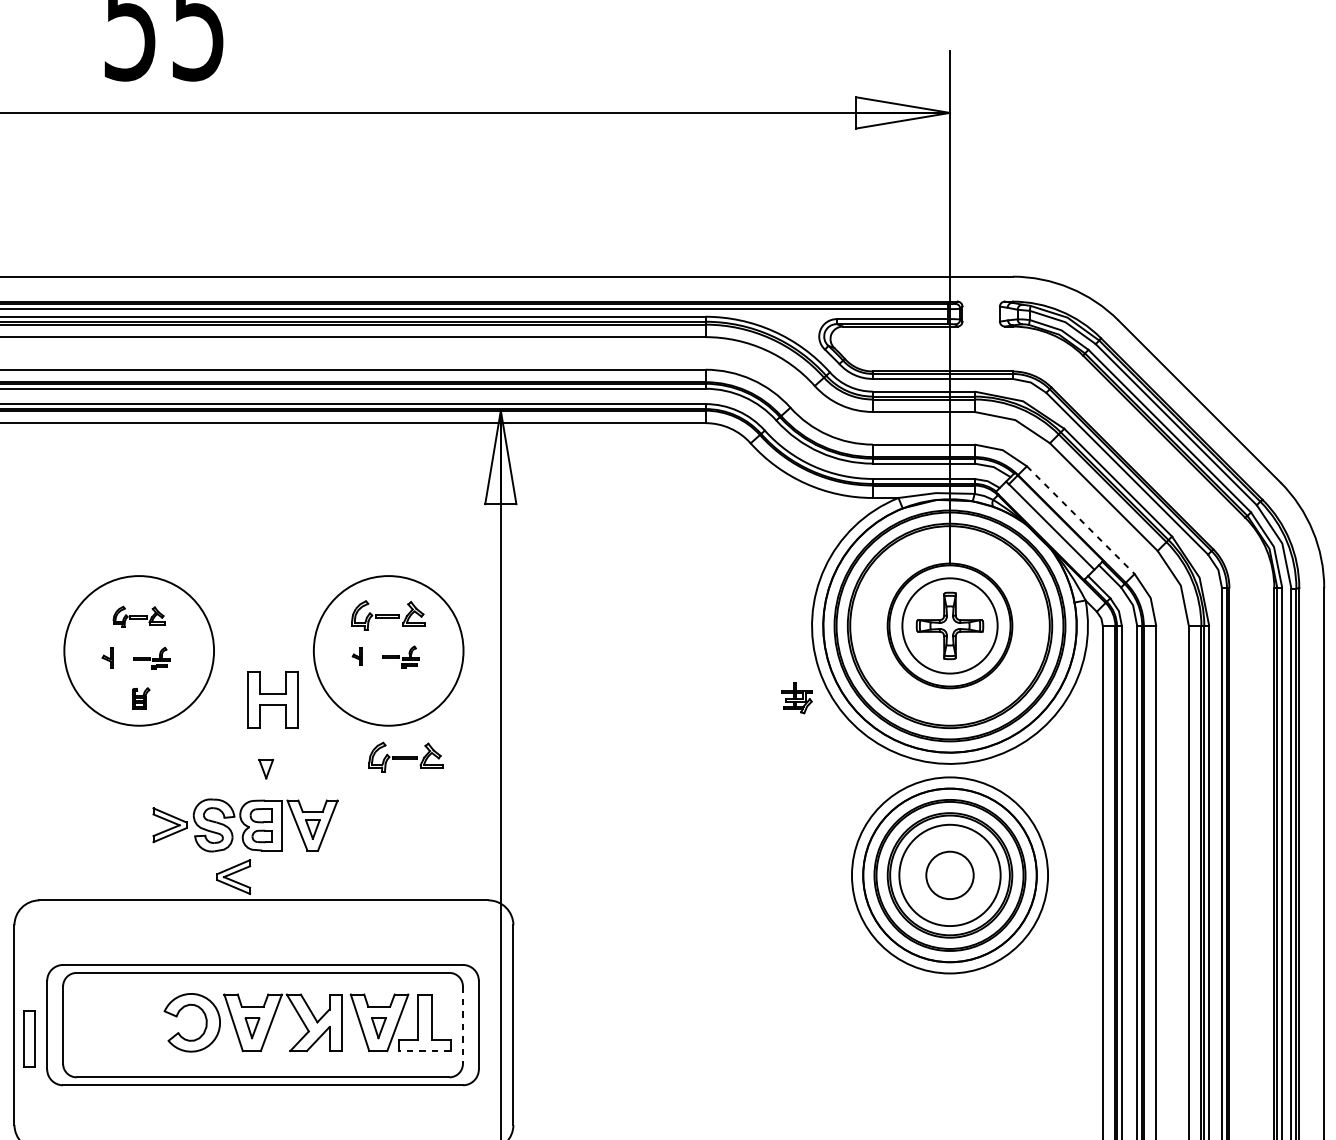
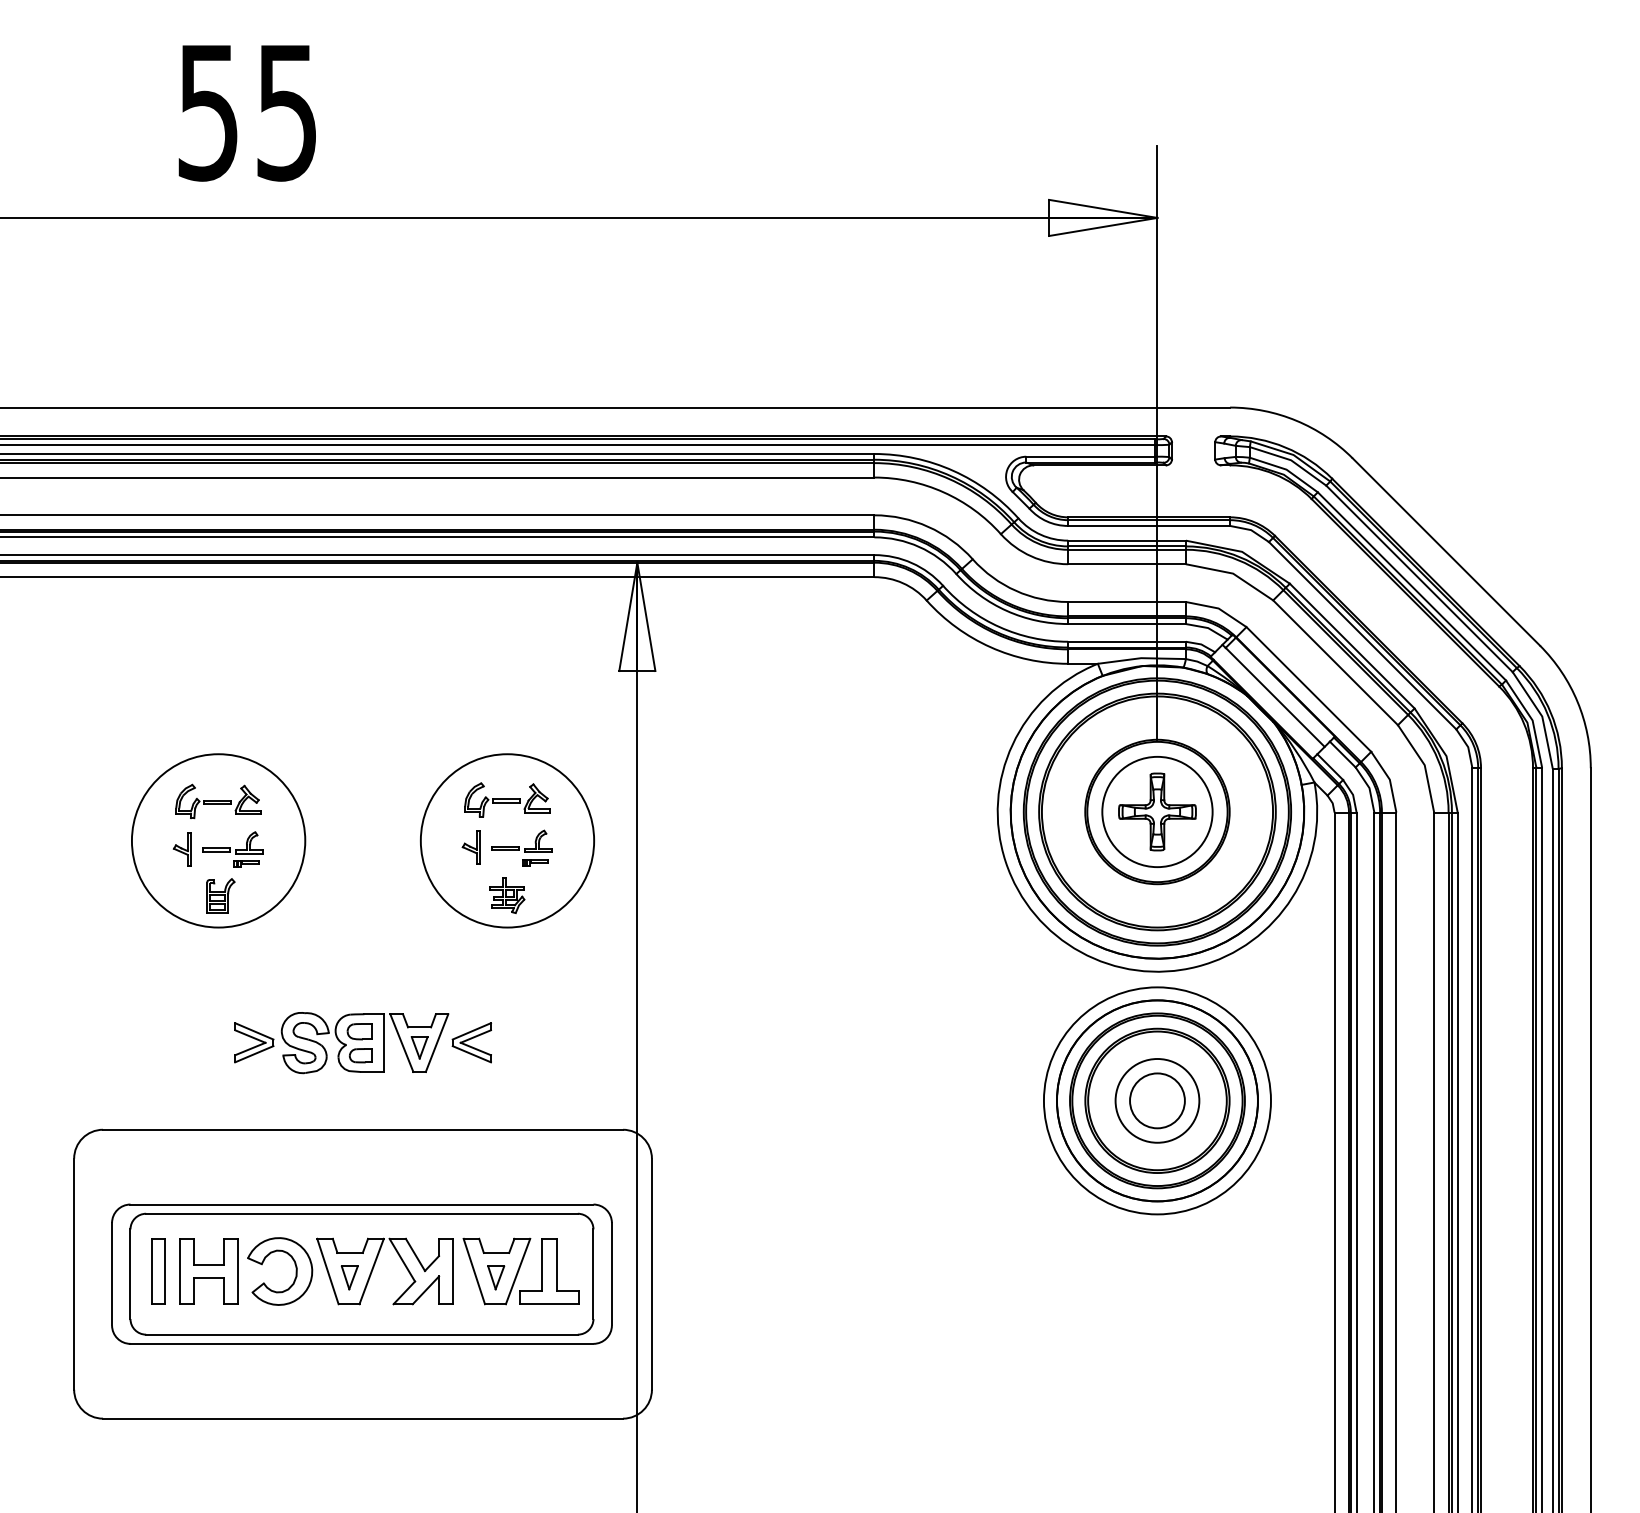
line: (1081, 520) -> (1309, 689), dashed -> solid
part: (139, 616) -> (218, 801), size x1.43
part: (356, 656) -> (470, 847), size x1.67
part: (400, 656) -> (521, 847), size x1.43
part: (107, 658) -> (181, 849), size x1.43
part: (151, 658) -> (232, 849), size x1.43
part: (140, 698) -> (220, 895), size x1.43
part: (797, 698) -> (507, 895), moved
part: (272, 699) -> (208, 1271), moved
part: (405, 756) -> (527, 963), removed
part: (266, 768) -> (365, 977), removed
circle: (950, 875) -> (1157, 1100), size x0.71
part: (233, 876) -> (471, 1042), moved
line: (462, 1025) -> (593, 1274), dashed -> solid
part: (29, 1039) -> (158, 1271), moved
line: (424, 1051) -> (549, 1304), dashed -> solid

